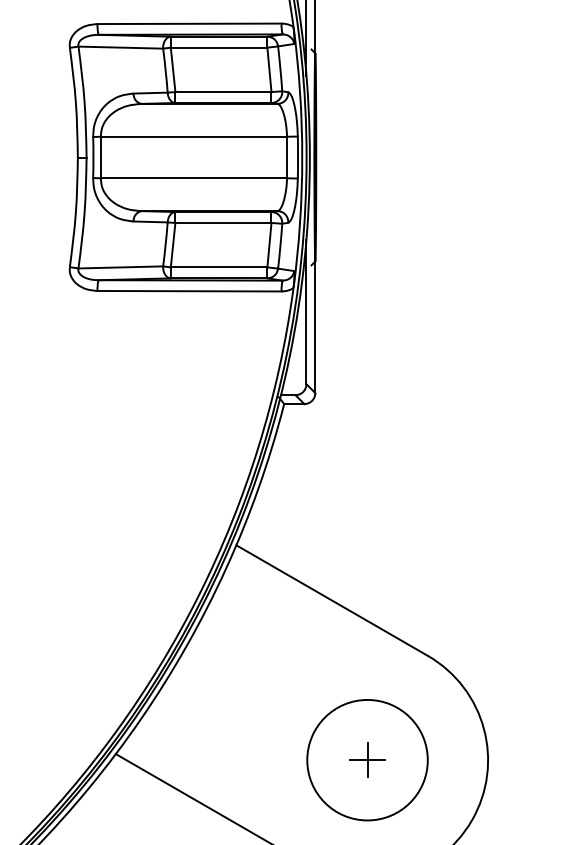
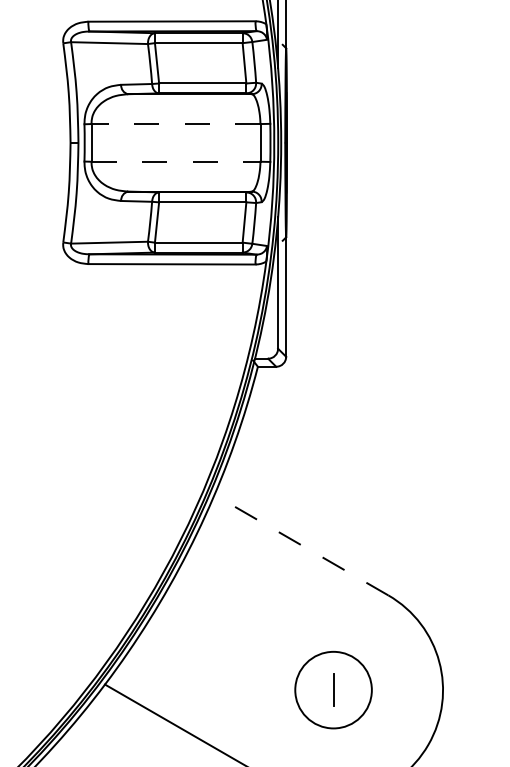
line: (193, 136) -> (175, 123), solid -> dashed
line: (194, 178) -> (176, 161), solid -> dashed
line: (332, 600) -> (301, 545), solid -> dashed
circle: (367, 759) -> (333, 689), size x0.7
line: (367, 760) -> (333, 690), removed

